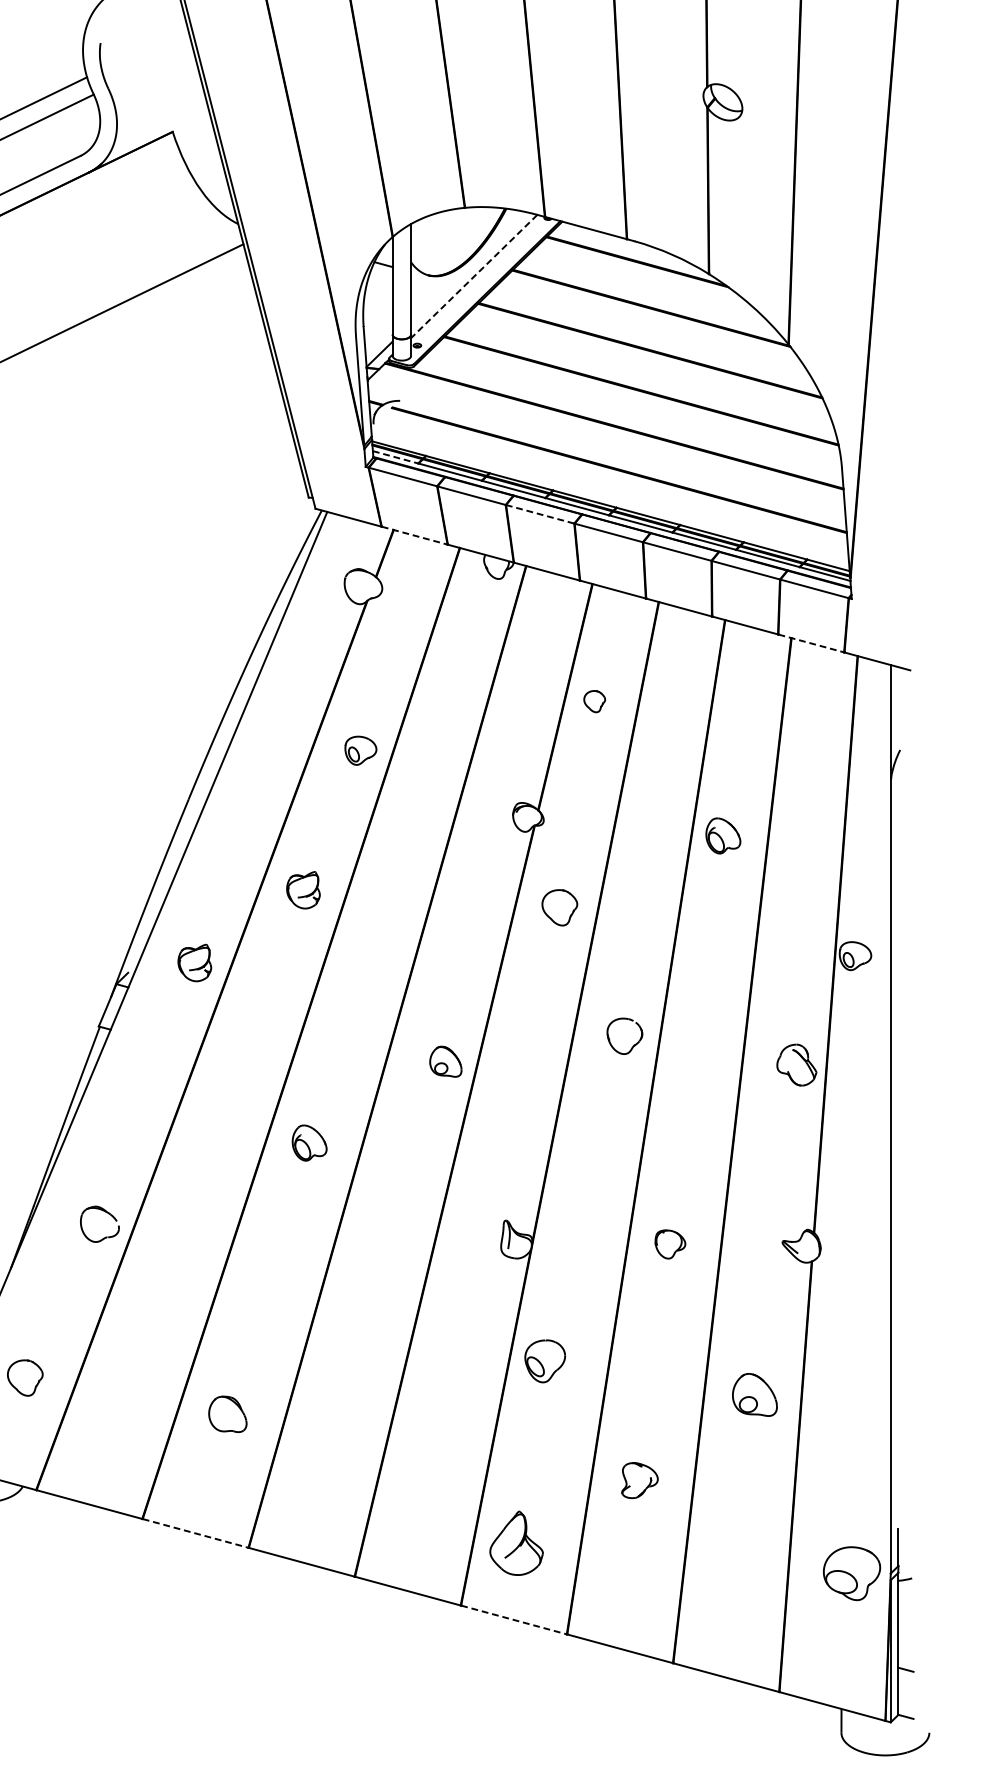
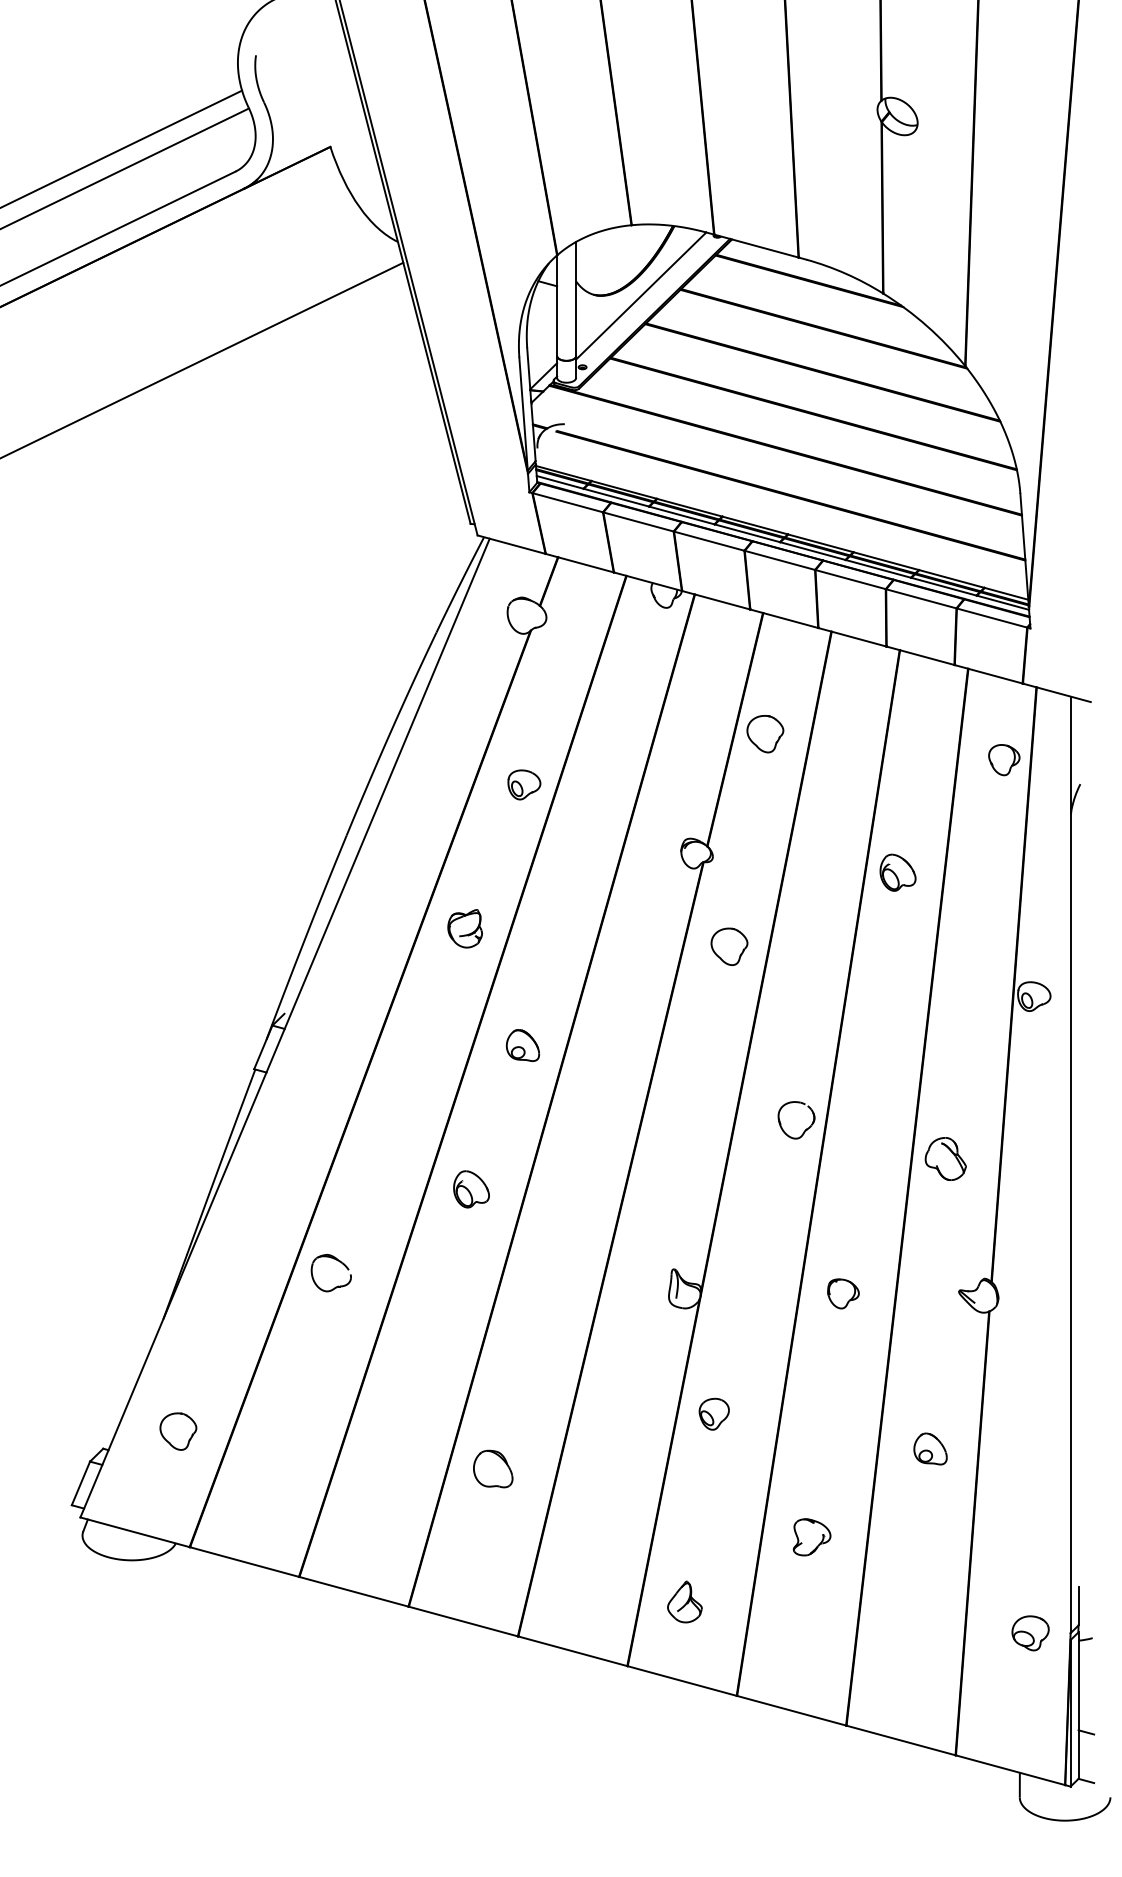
line: (474, 276) -> (641, 296), dashed -> solid
line: (395, 457) -> (560, 482), dashed -> solid
line: (539, 514) -> (708, 541), dashed -> solid
line: (415, 535) -> (580, 563), dashed -> solid
line: (812, 643) -> (989, 674), dashed -> solid
part: (594, 701) -> (765, 734), size x1.67
part: (826, 727) -> (1004, 760), added
part: (194, 962) -> (352, 1003), removed
part: (633, 1045) -> (805, 1129), moved
part: (445, 1061) -> (522, 1045), moved
part: (796, 1064) -> (945, 1158), moved
part: (105, 1213) -> (337, 1261), moved
part: (544, 1360) -> (713, 1413), size x0.71
part: (754, 1394) -> (930, 1448), size x0.71
part: (228, 1413) -> (493, 1468), moved
line: (196, 1533) -> (354, 1591), dashed -> solid
part: (516, 1542) -> (684, 1601), size x0.62
part: (851, 1573) -> (1030, 1633), size x0.62
line: (514, 1620) -> (682, 1681), dashed -> solid

